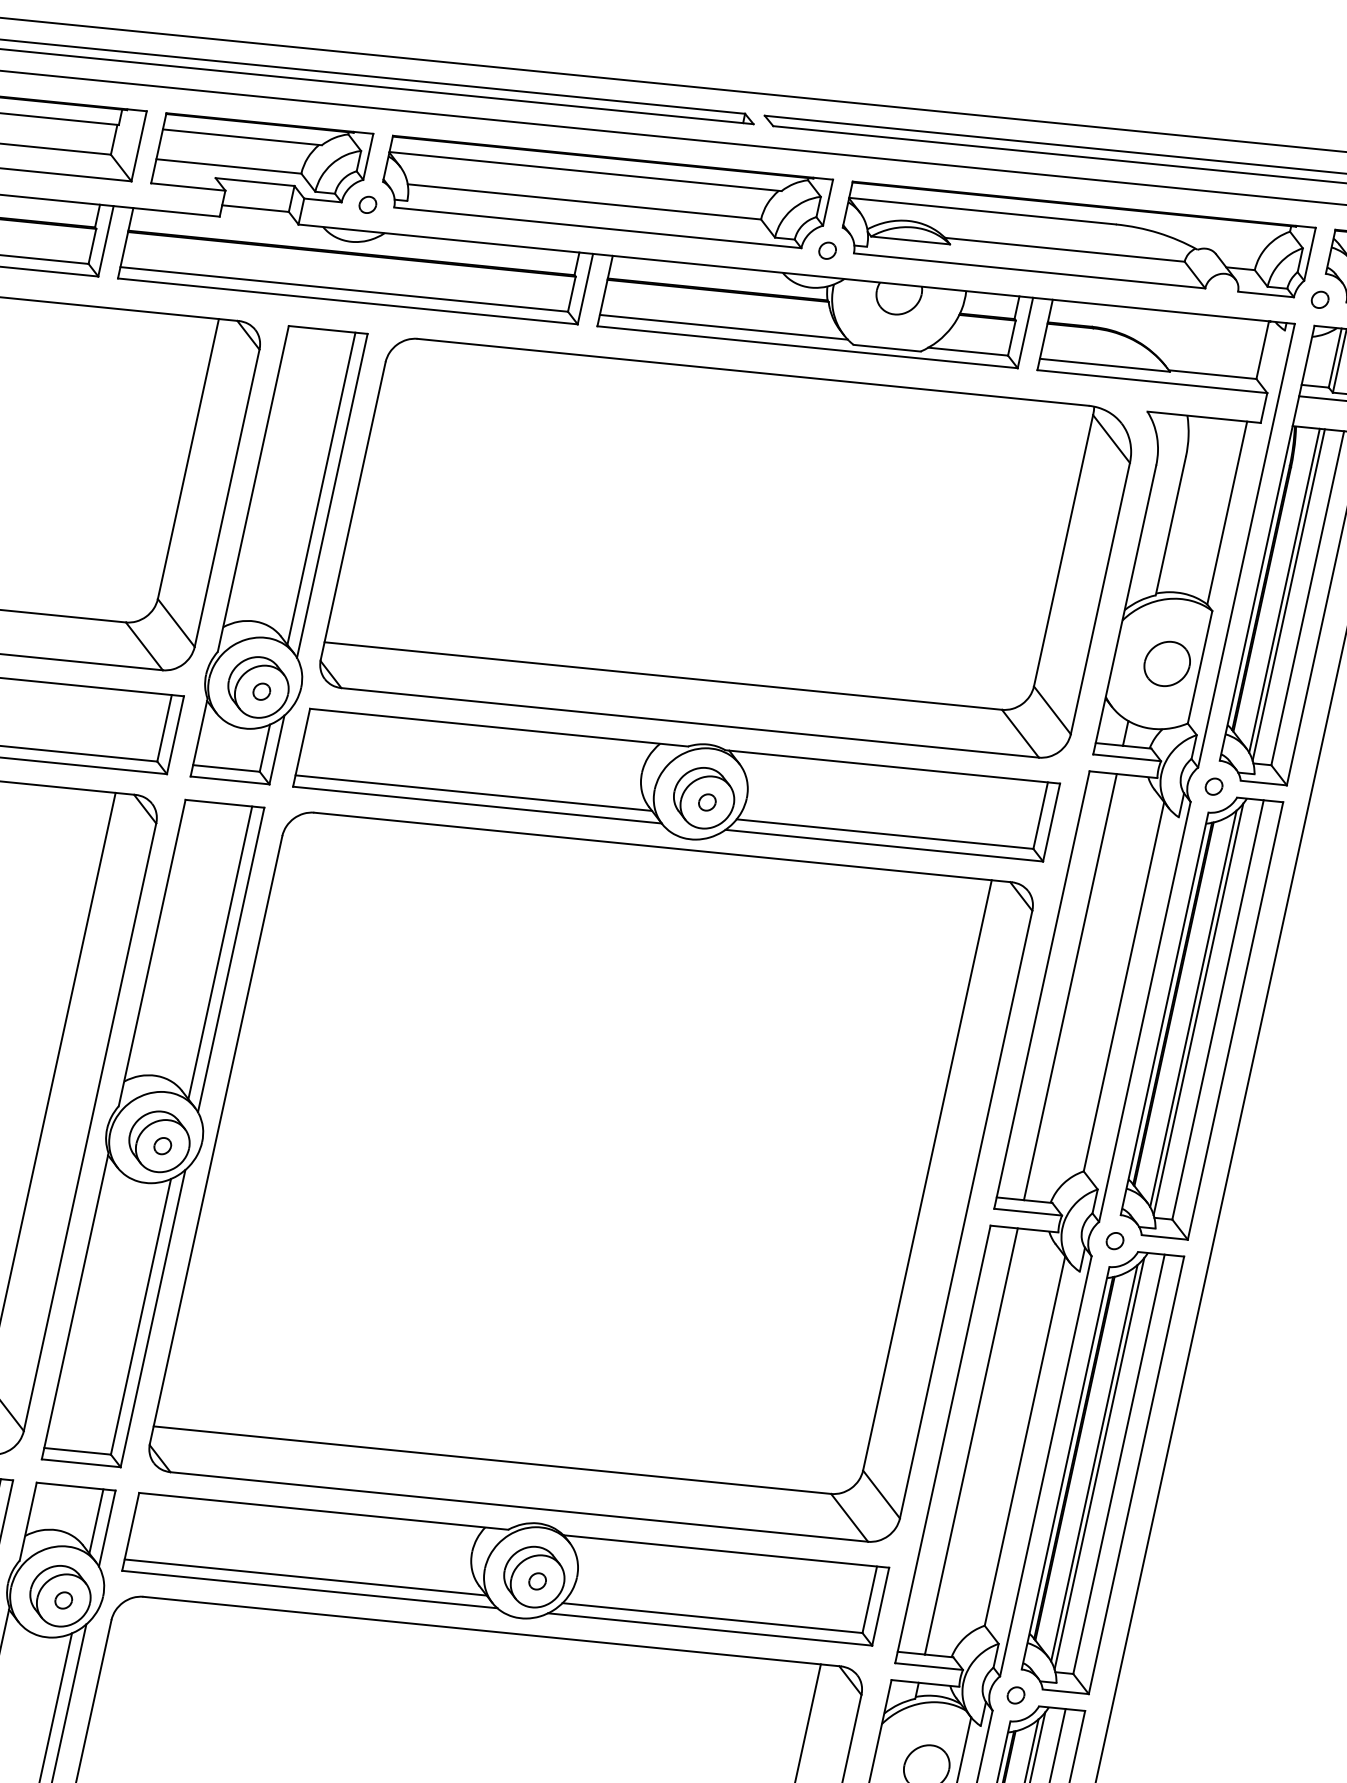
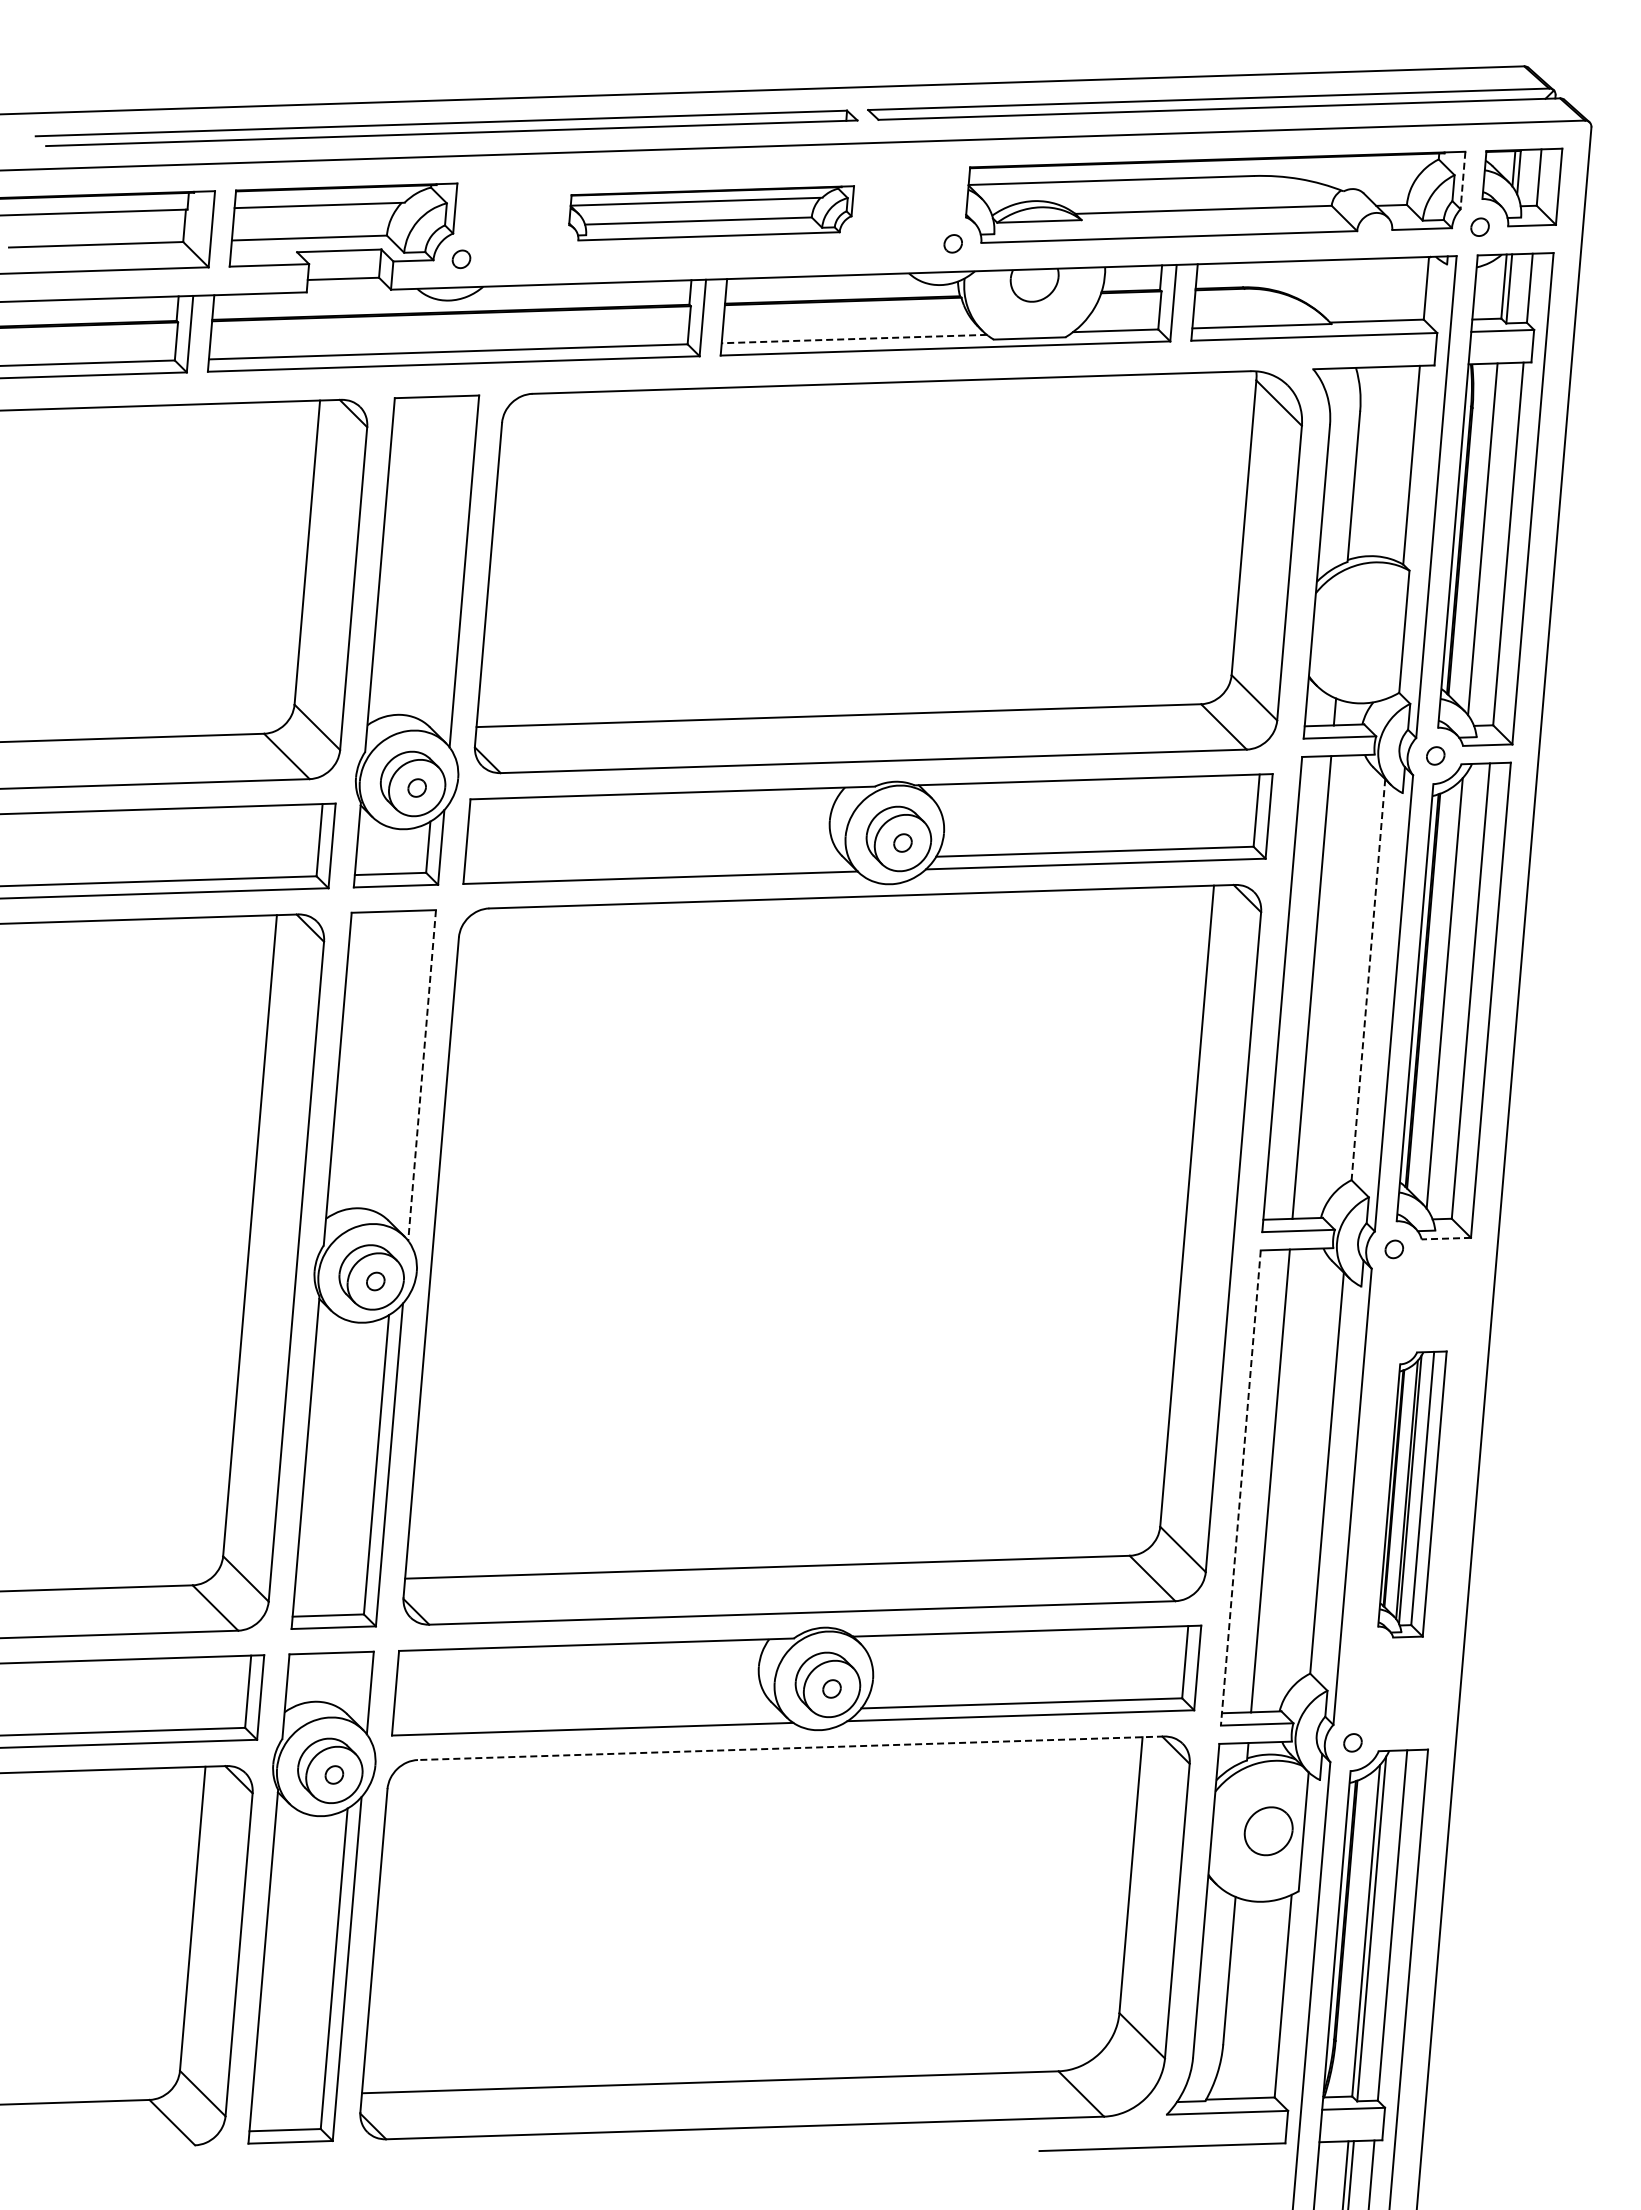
part: (606, 192) -> (711, 213), size x0.6
line: (1309, 254) -> (1462, 180), solid -> dashed
line: (723, 327) -> (854, 339), solid -> dashed
line: (321, 487) -> (451, 564), removed
line: (1288, 595) -> (1487, 543), removed
part: (1167, 663) -> (1369, 632), removed
line: (473, 792) -> (654, 865), removed
line: (220, 952) -> (409, 1069), removed
line: (231, 960) -> (422, 1075), solid -> dashed
line: (1123, 987) -> (1368, 980), solid -> dashed
line: (1197, 1008) -> (1449, 992), removed
line: (1164, 1237) -> (1446, 1238), solid -> dashed
line: (942, 1444) -> (1240, 1488), solid -> dashed
part: (1101, 1471) -> (1412, 1494), size x0.6
line: (96, 1520) -> (357, 1686), removed
line: (305, 1576) -> (586, 1716), removed
line: (491, 1631) -> (790, 1748), solid -> dashed

